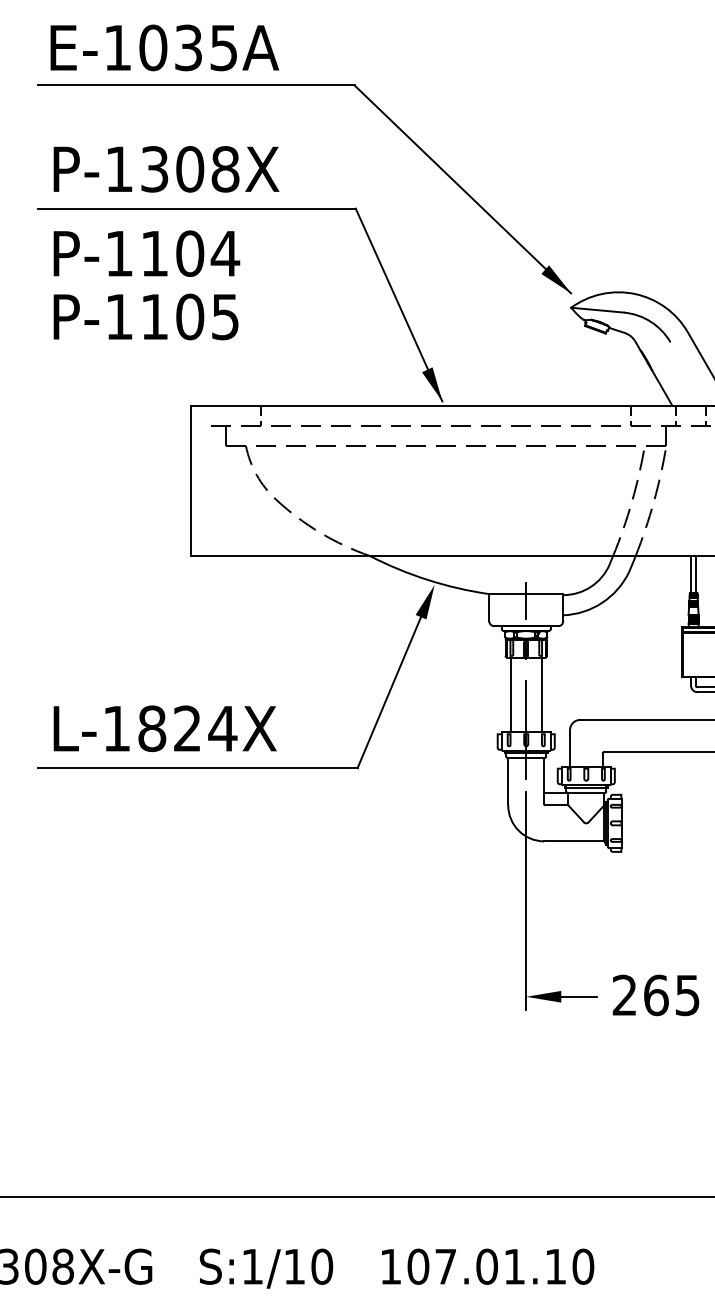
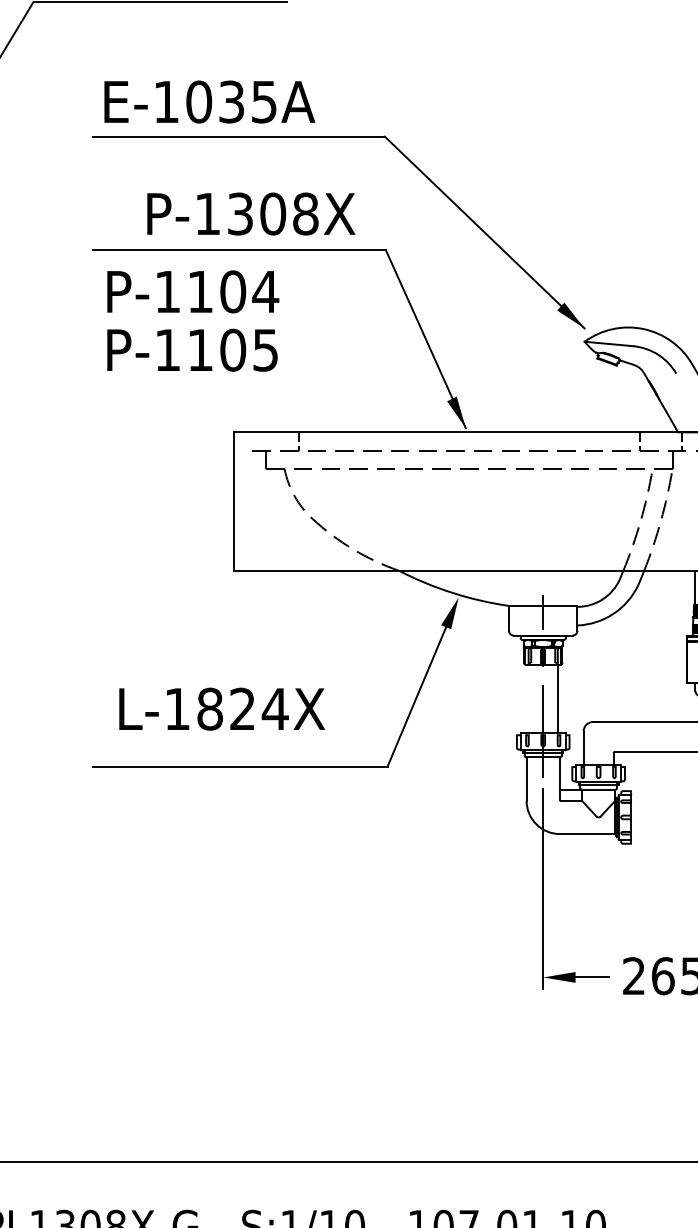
text: (166, 168) -> (251, 213), moved
line: (510, 694) -> (528, 698), removed
text: (164, 728) -> (221, 708), moved

